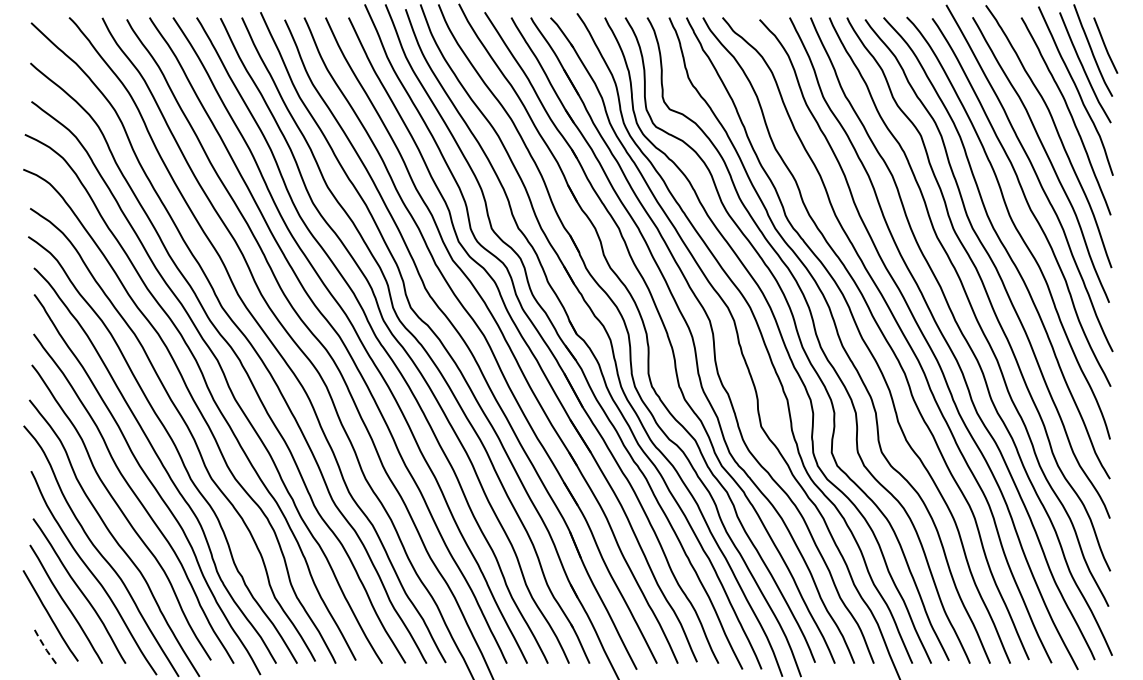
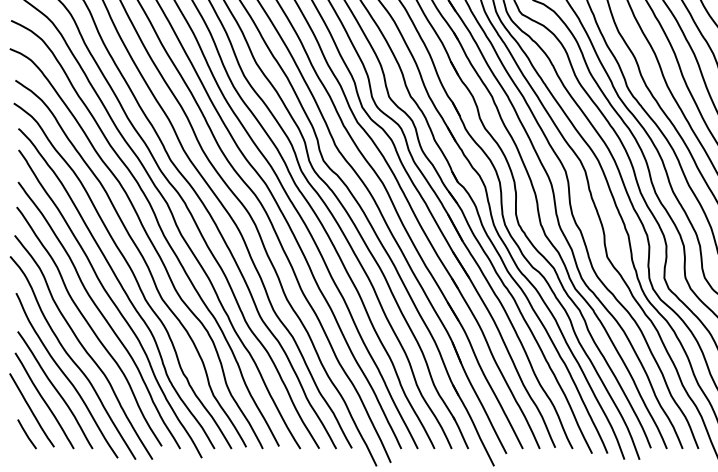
line: (43, 645) -> (26, 434), dashed -> solid

